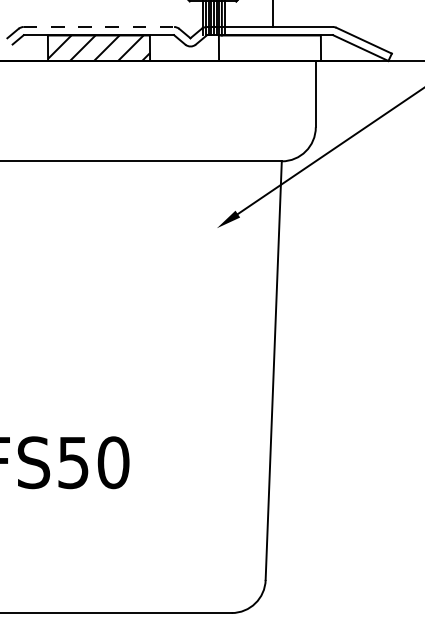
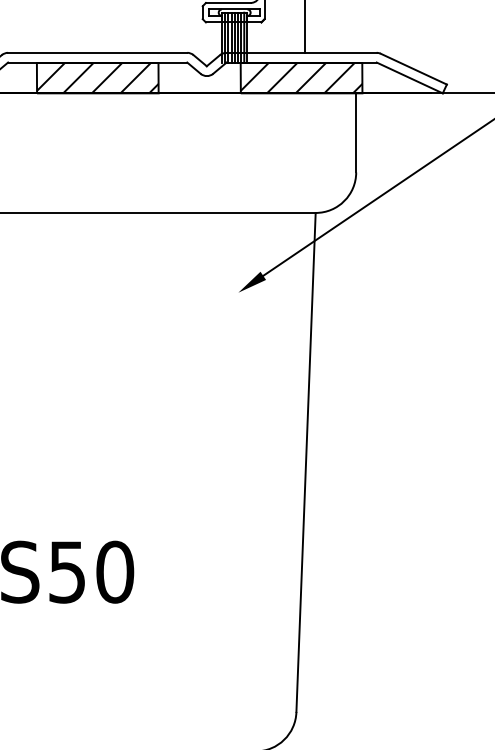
line: (99, 27) -> (98, 53), dashed -> solid
hatch: (269, 48) -> (301, 78), added

